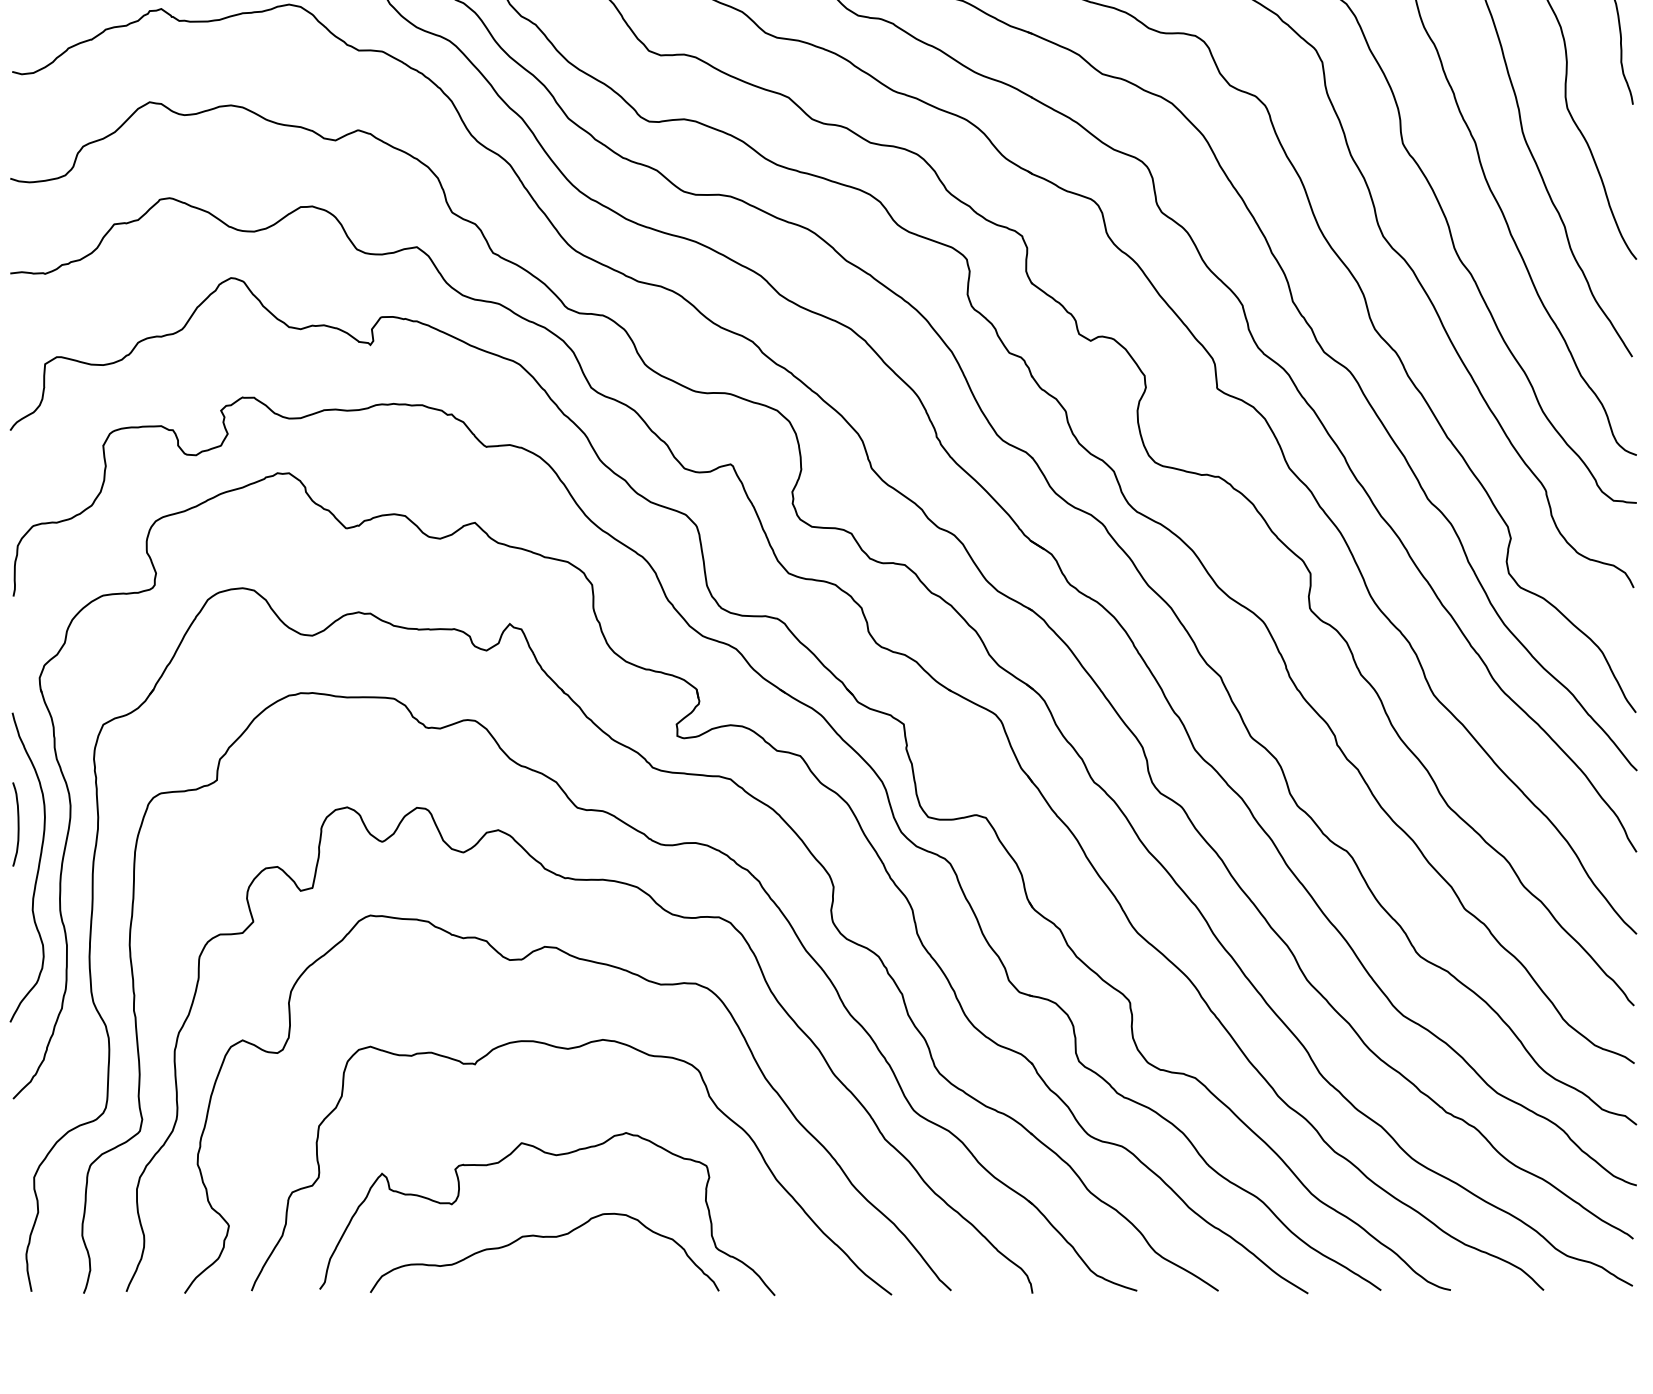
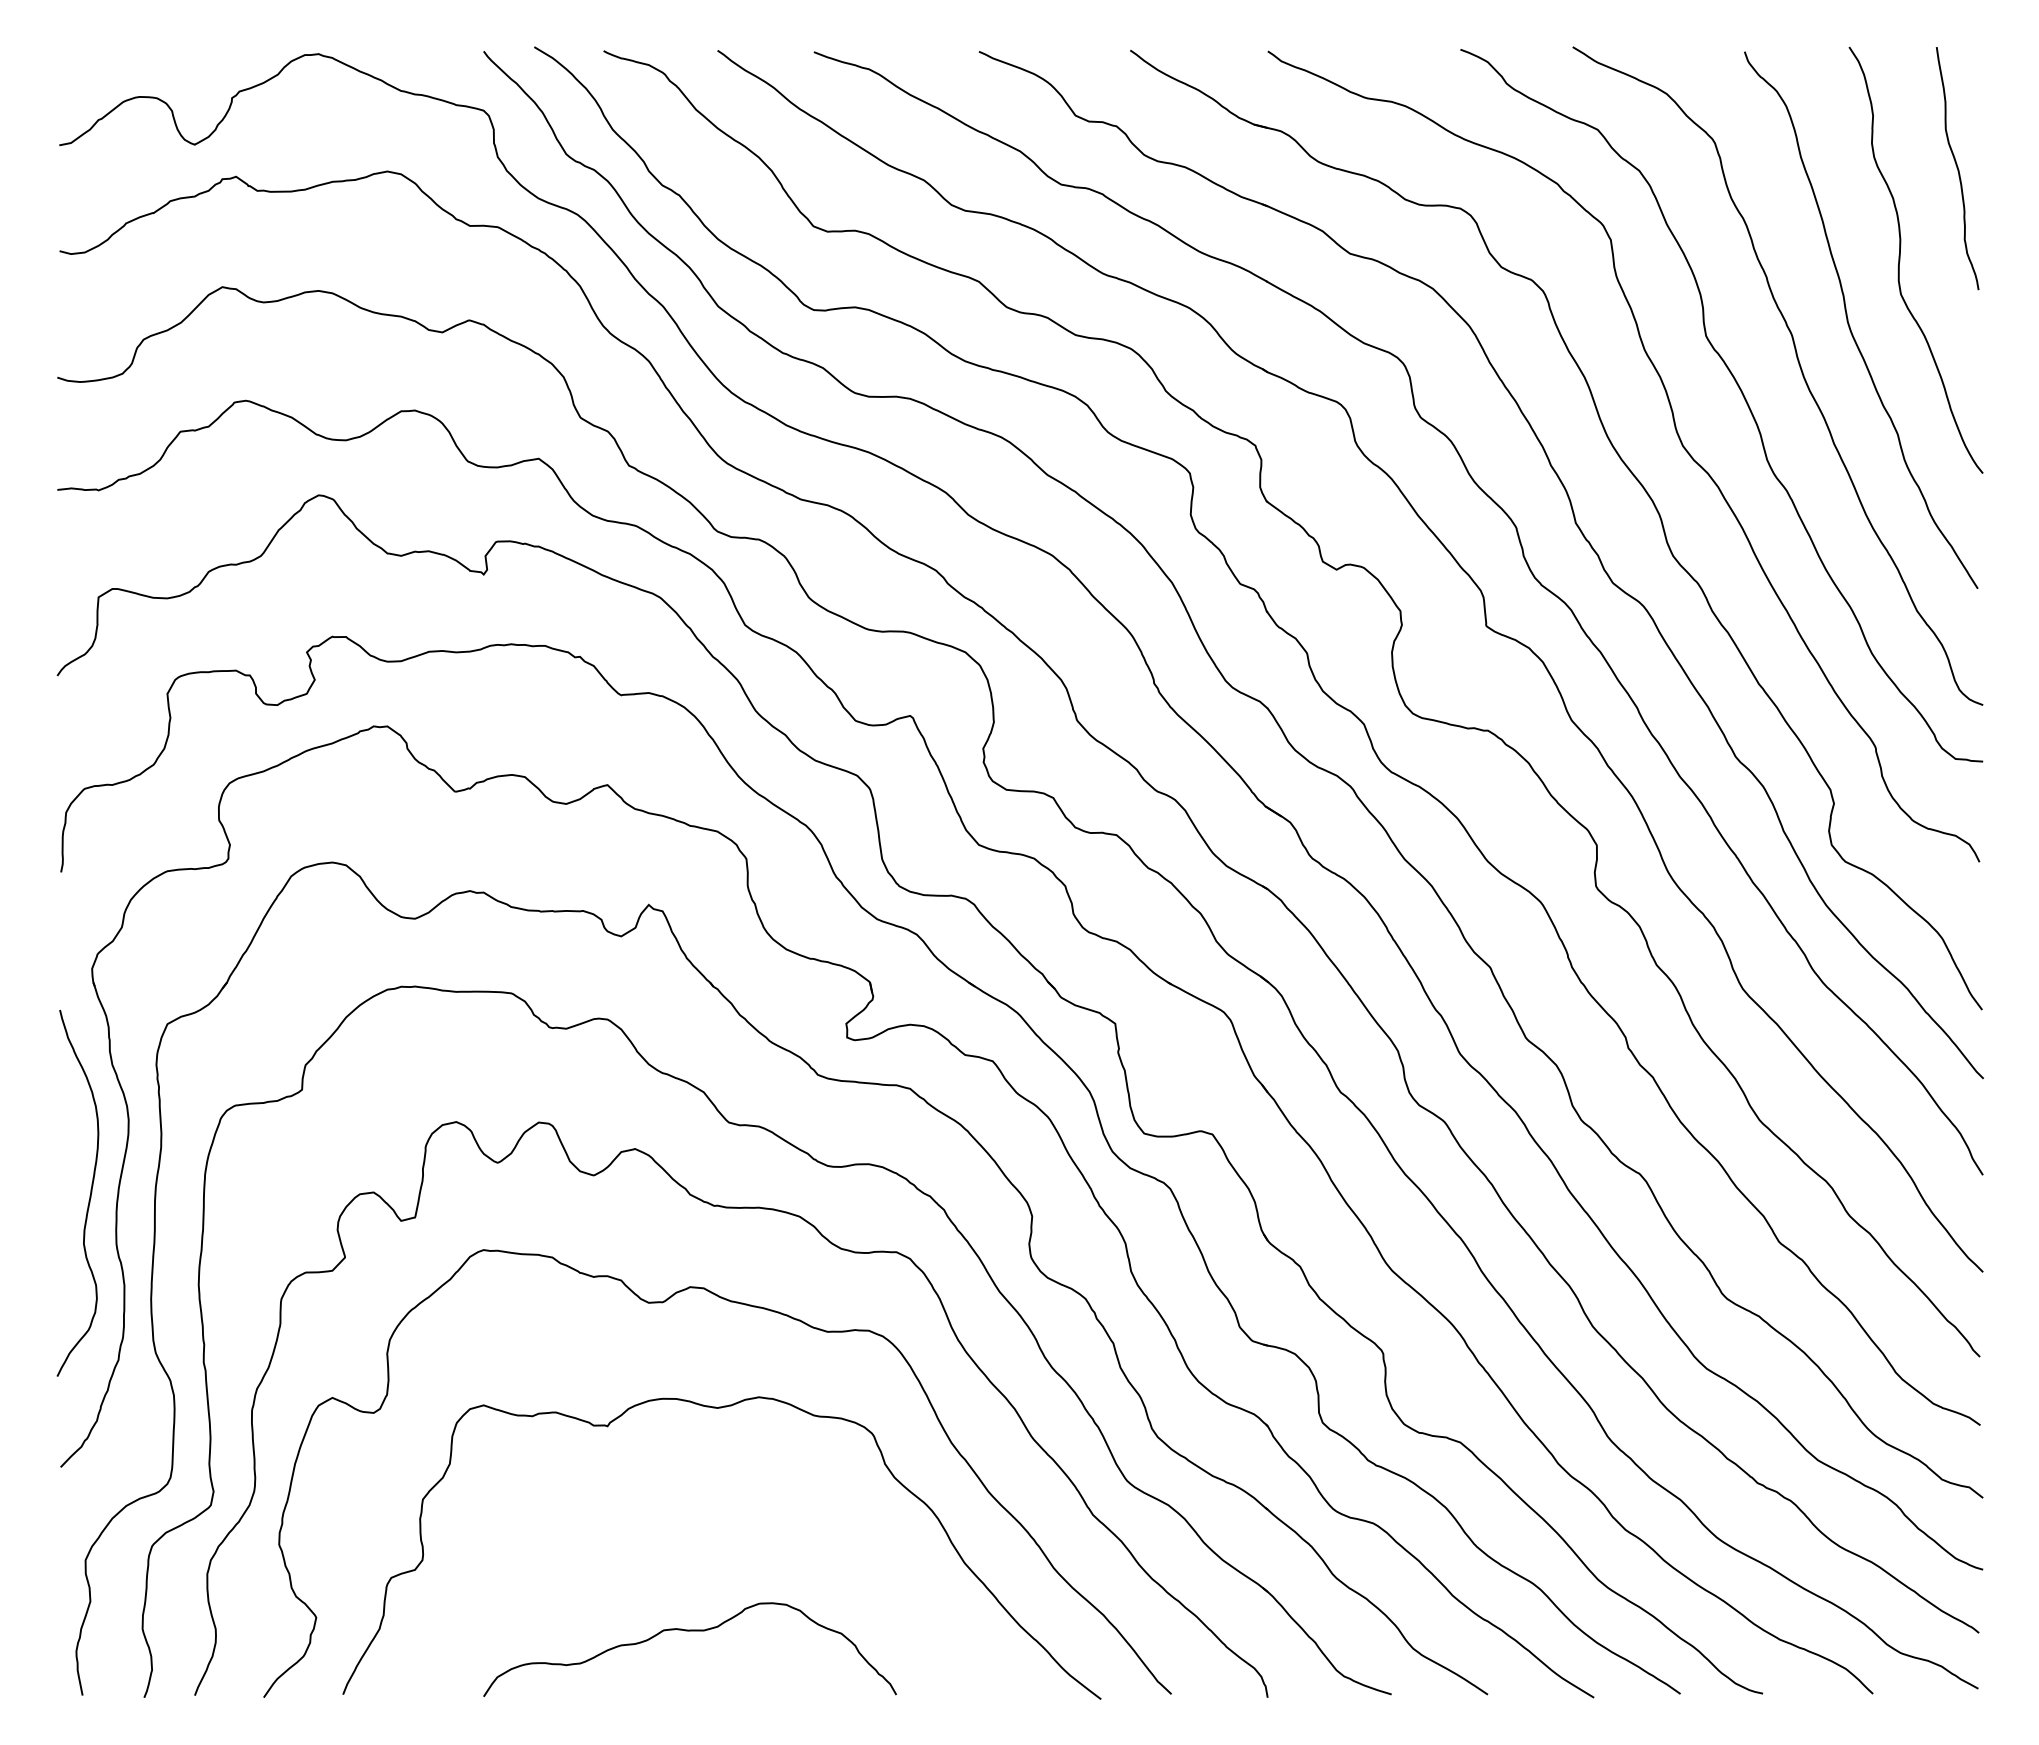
curve: (18, 824) -> (66, 1142), removed
curve: (554, 1155) -> (701, 1534), removed

